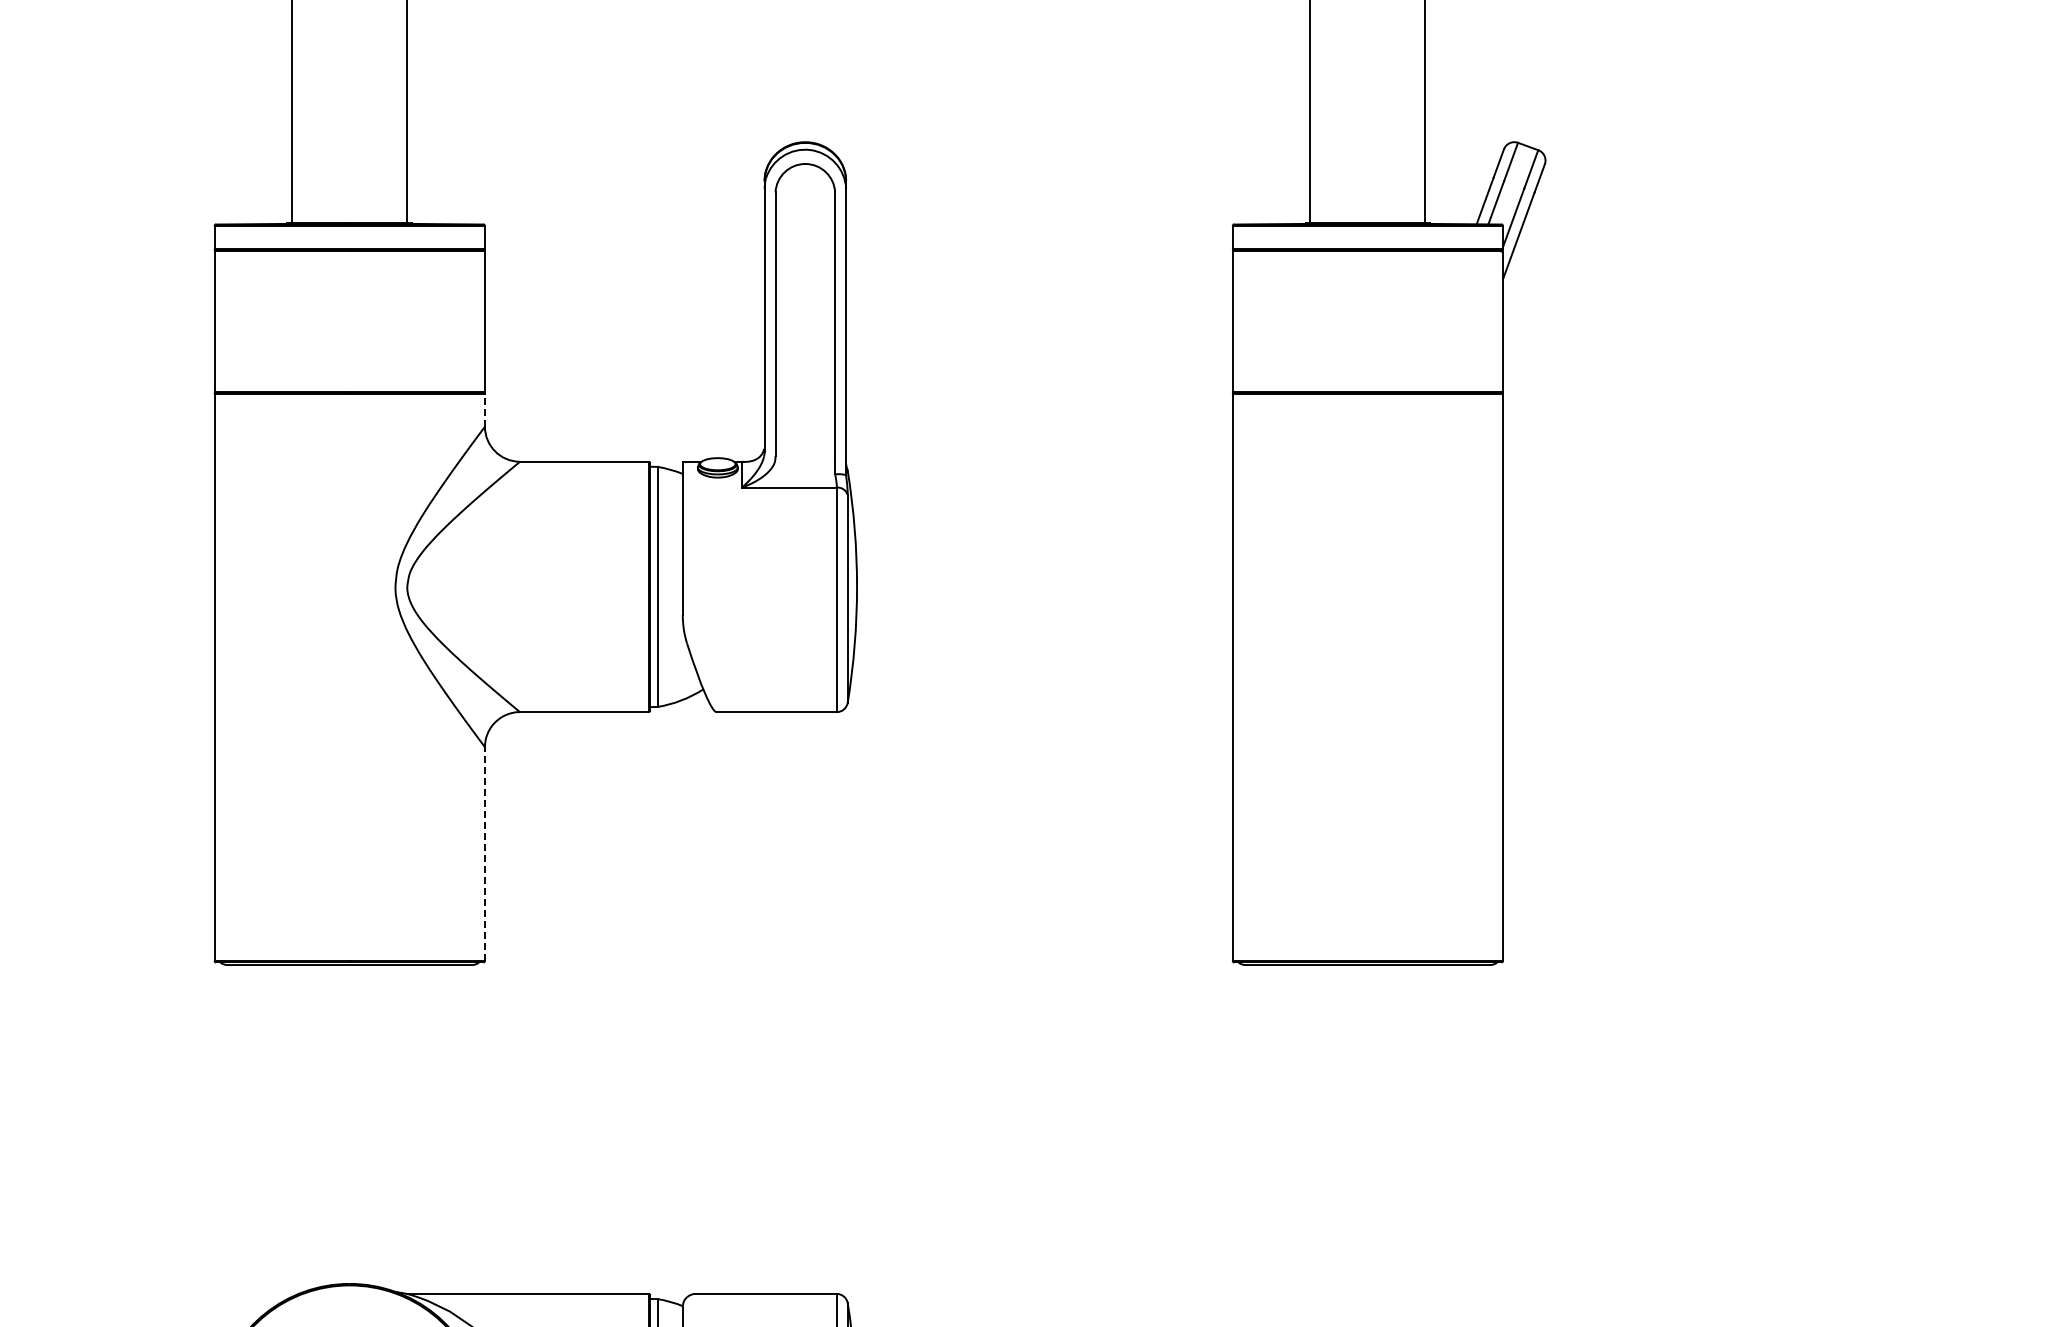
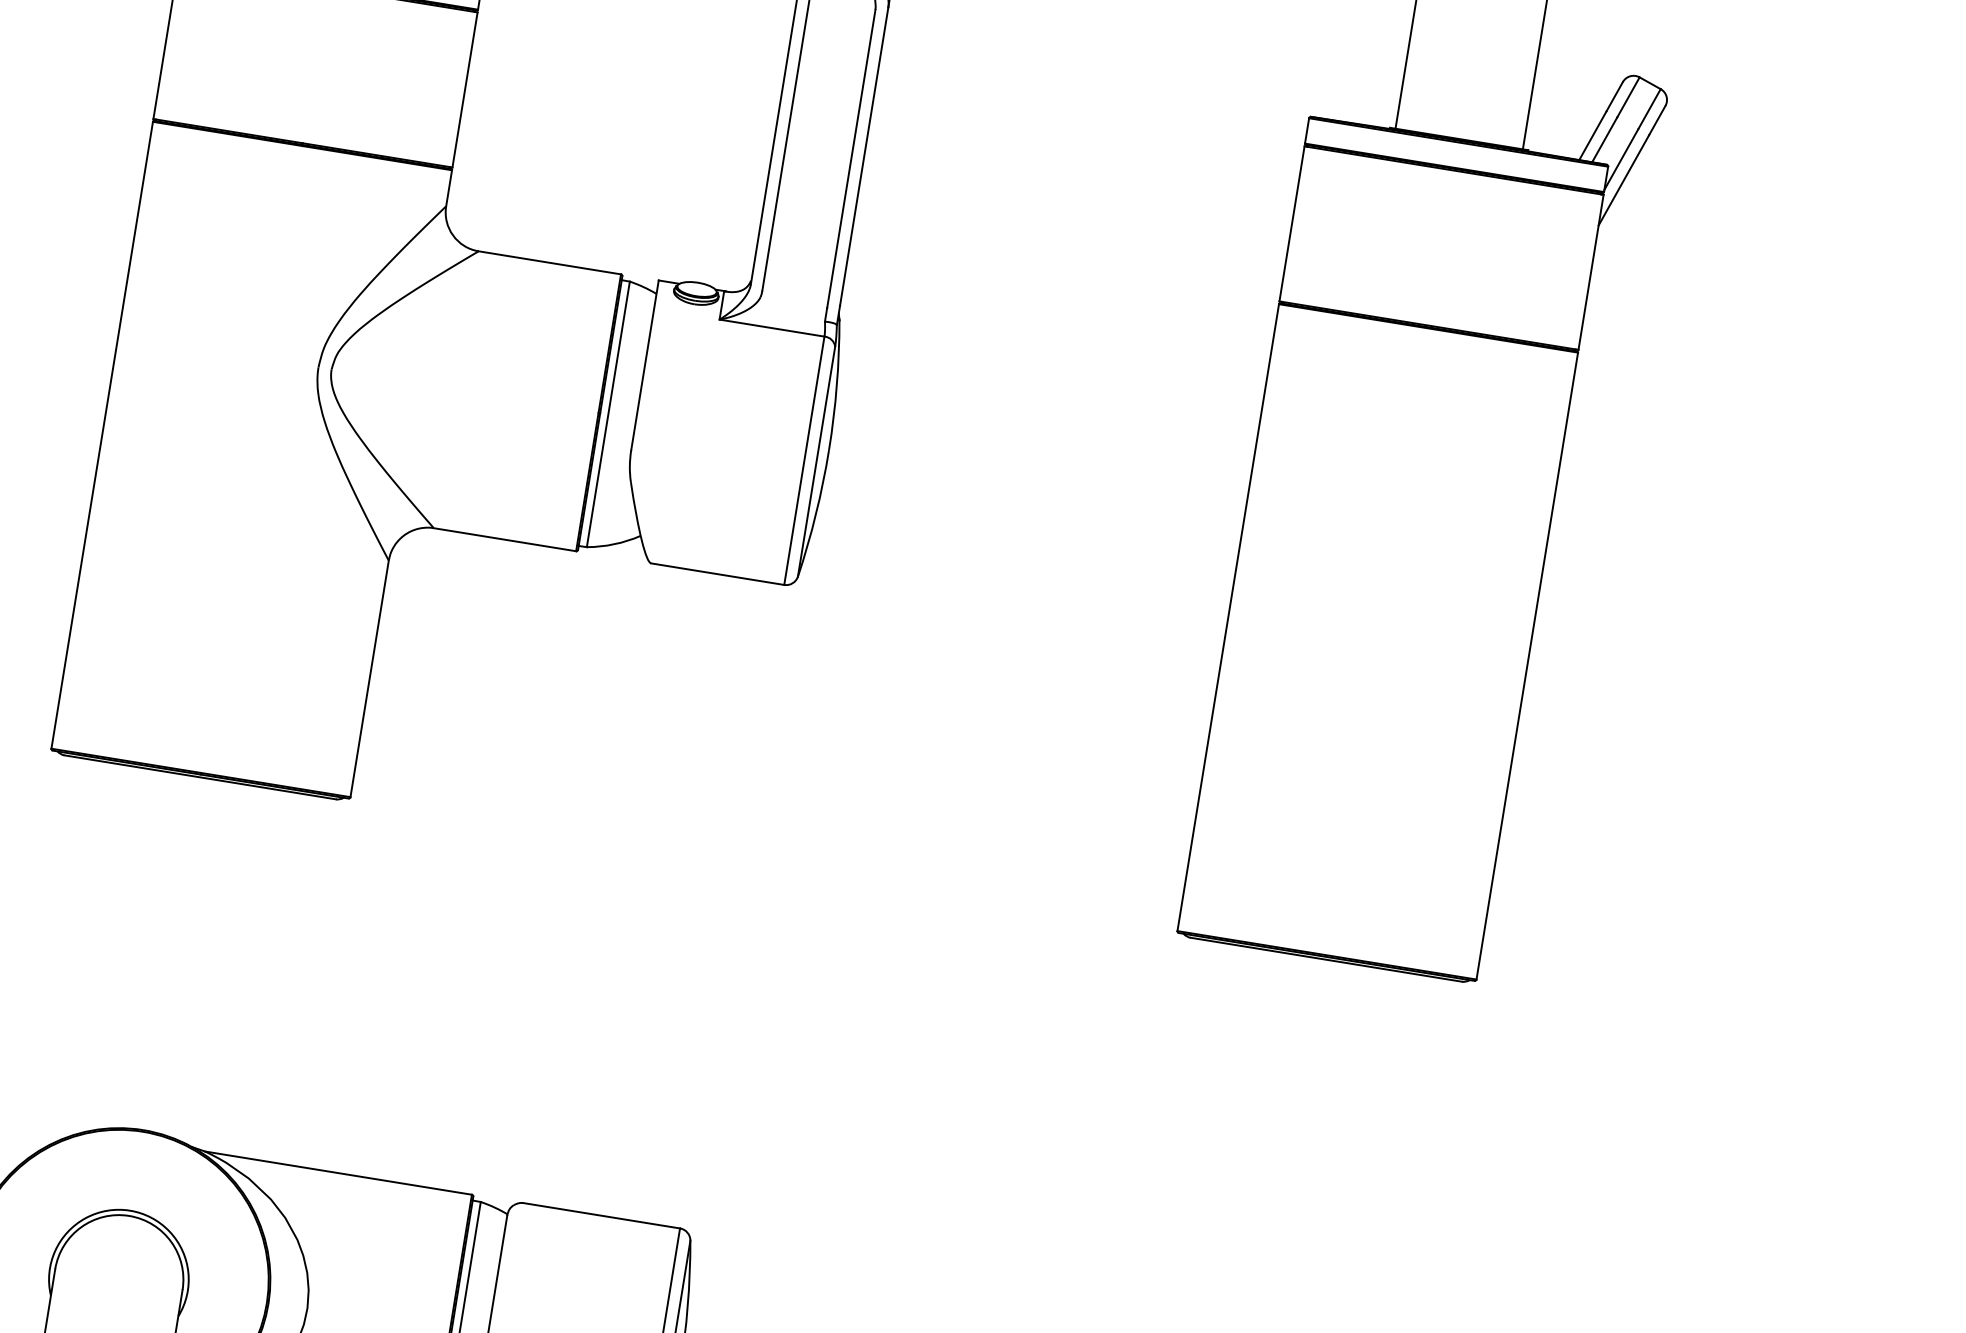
line: (484, 409) -> (448, 187), dashed -> solid
line: (484, 853) -> (369, 678), dashed -> solid

